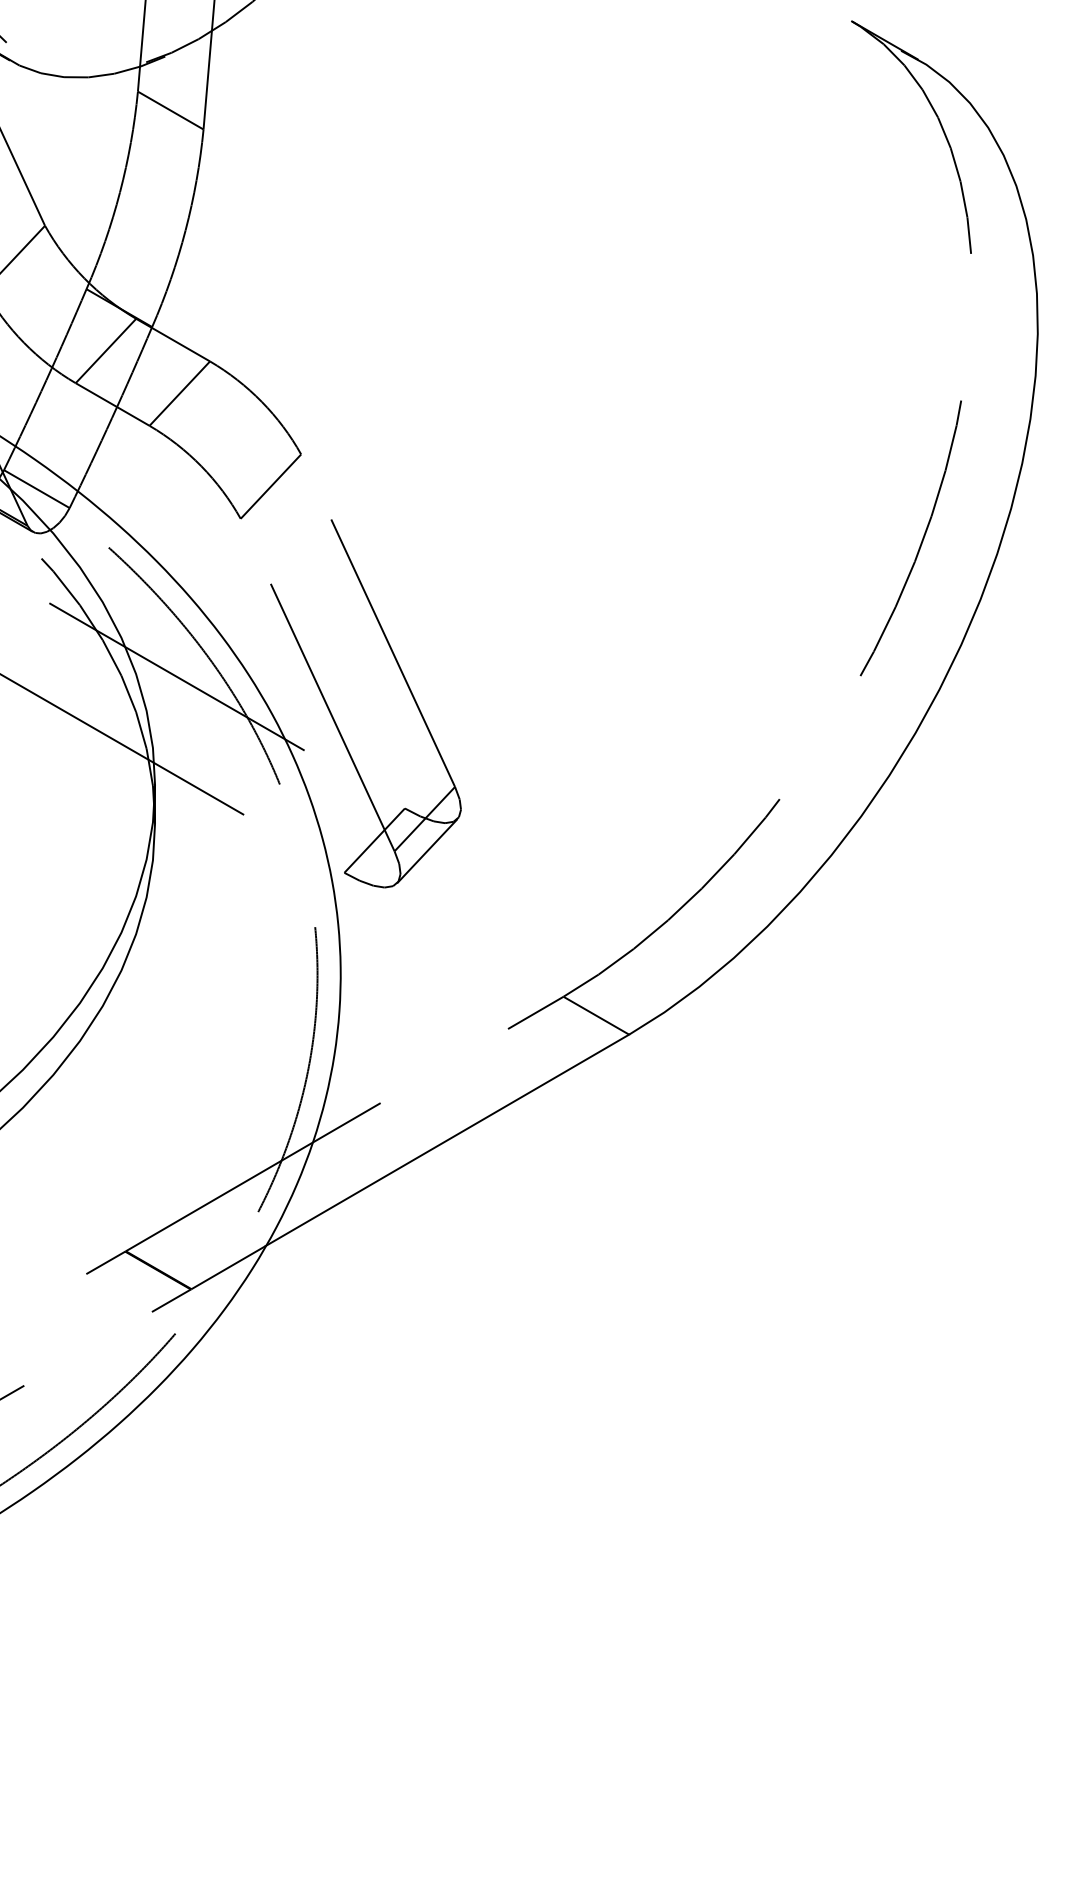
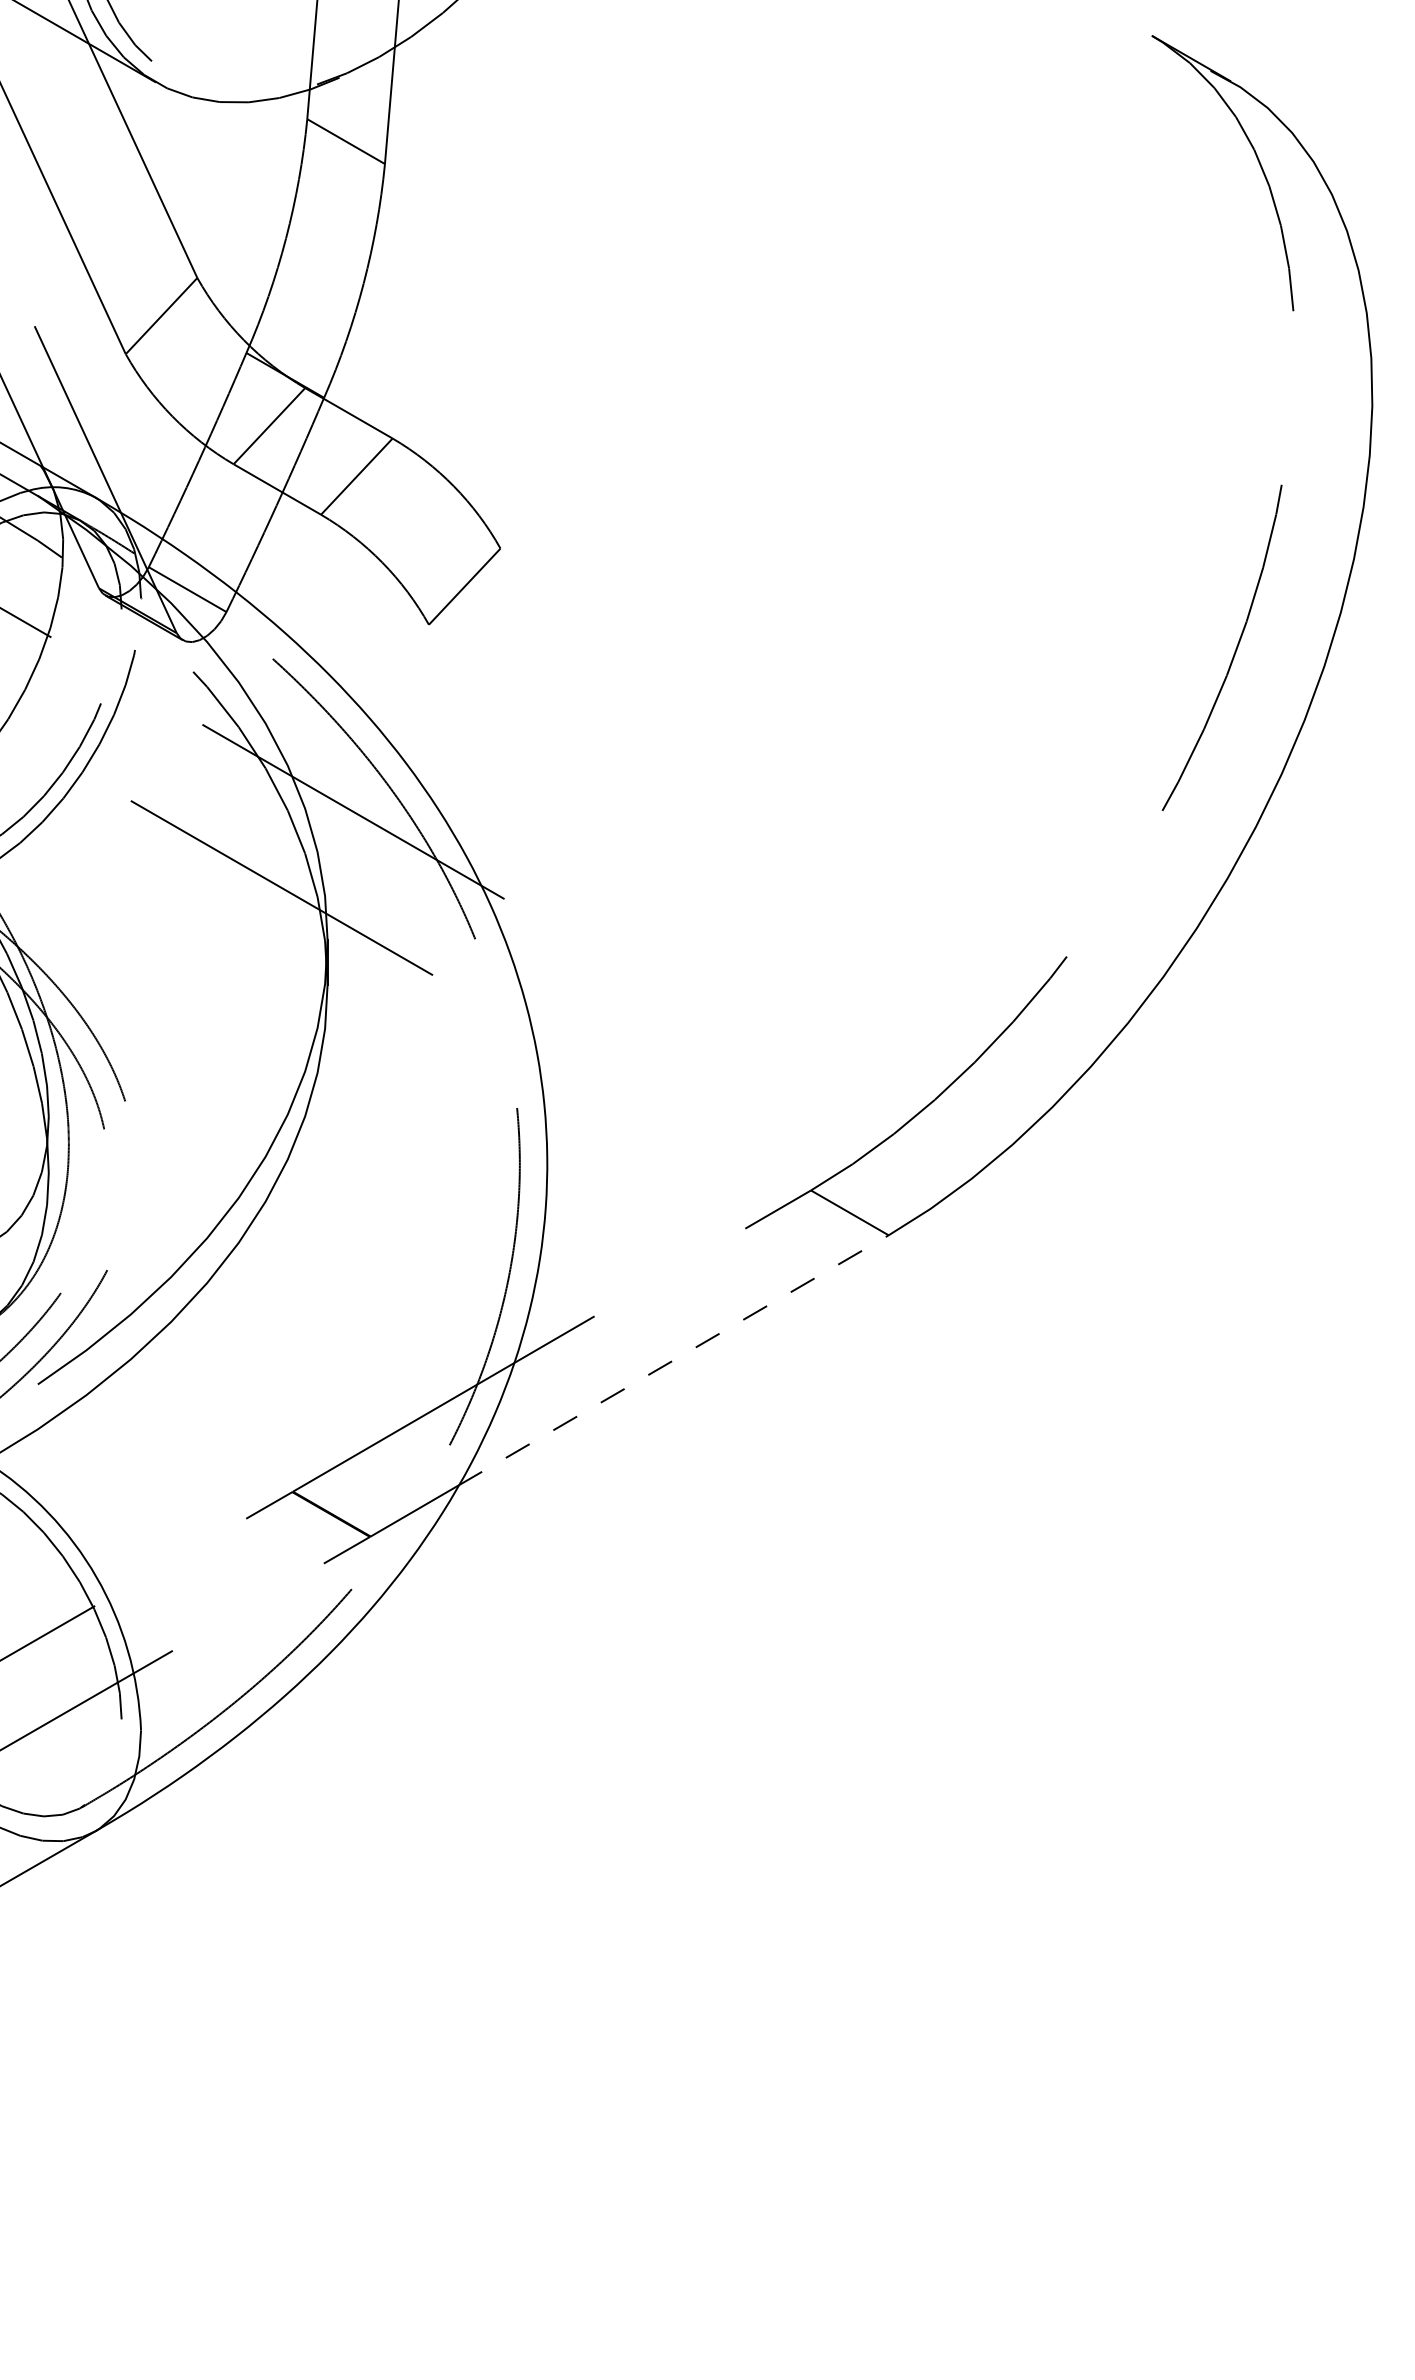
part: (333, 716) -> (538, 858), removed
line: (447, 1140) -> (673, 1360), solid -> dashed

